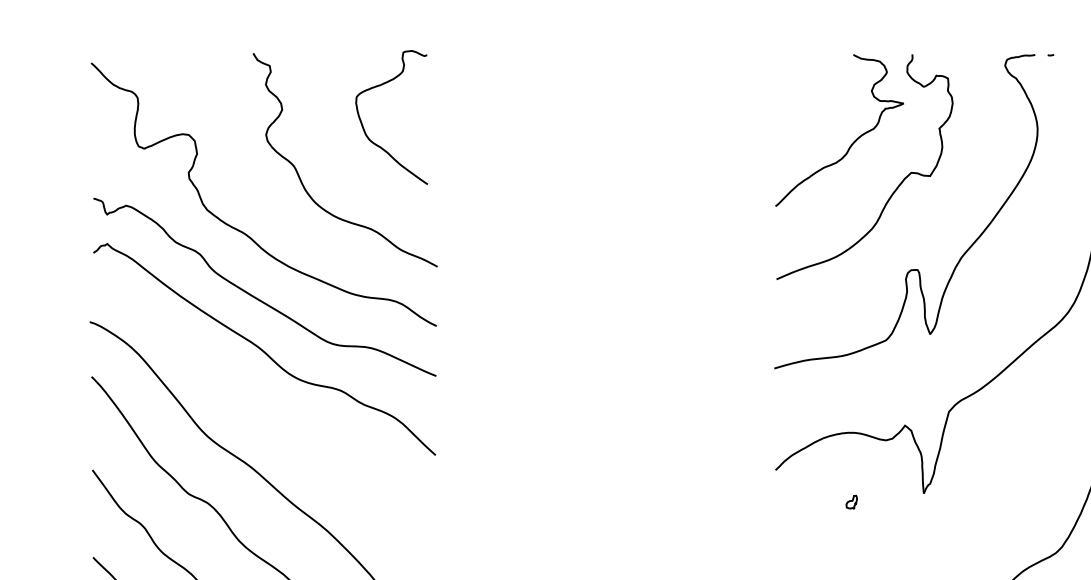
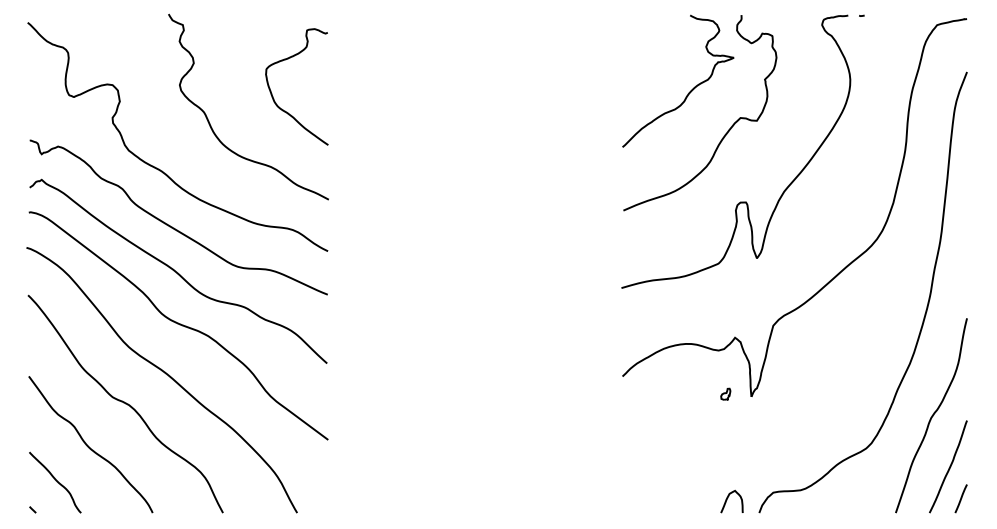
curve: (363, 125) -> (272, 93), moved
curve: (264, 410) -> (178, 324), added
part: (851, 501) -> (725, 393), moved

